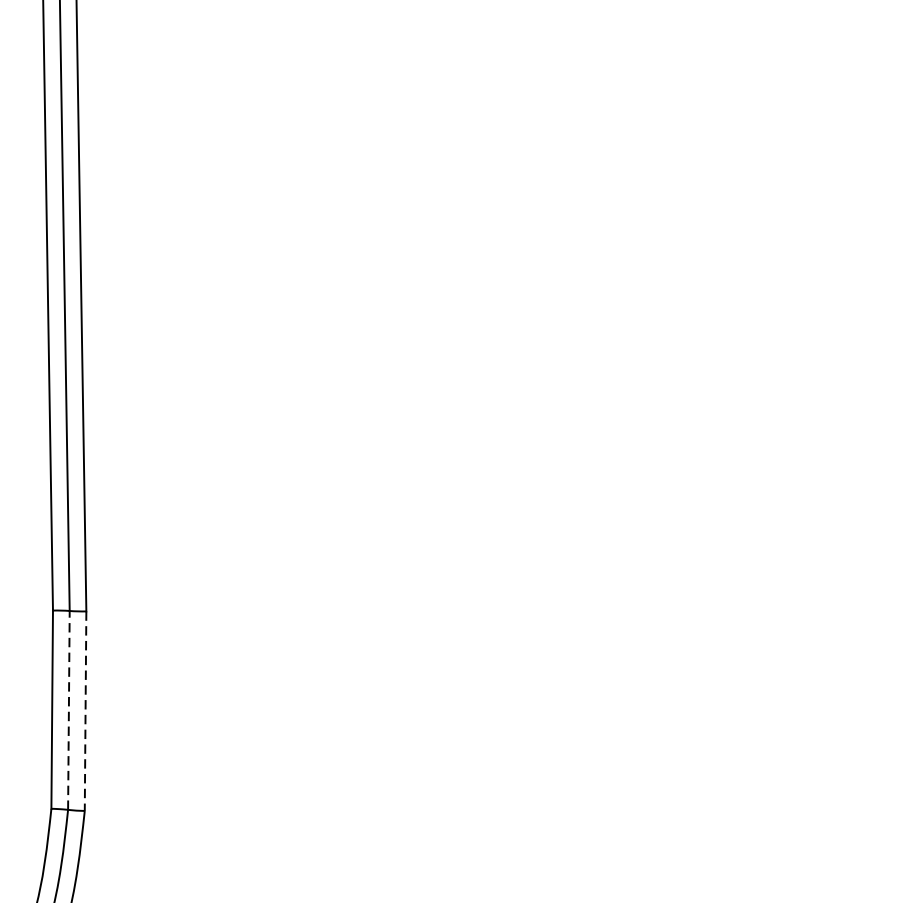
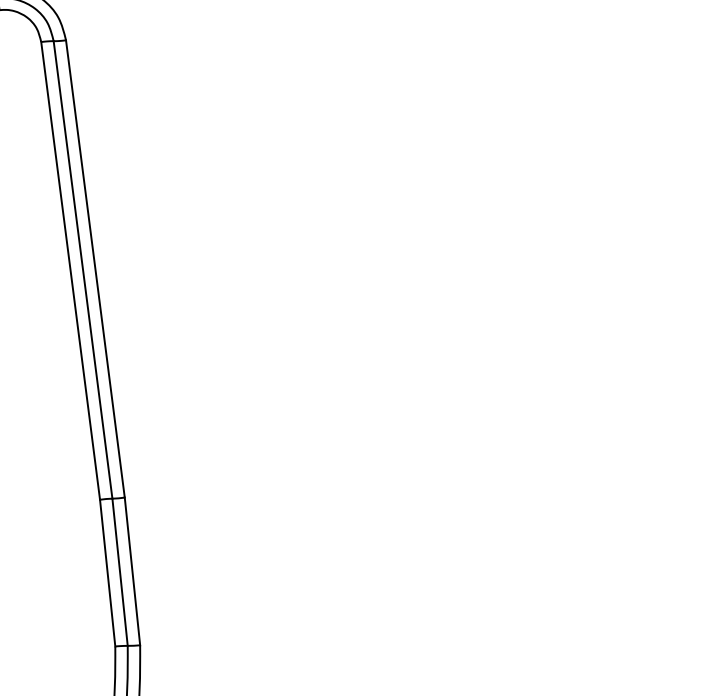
line: (69, 710) -> (120, 572), dashed -> solid
line: (85, 711) -> (132, 571), dashed -> solid

